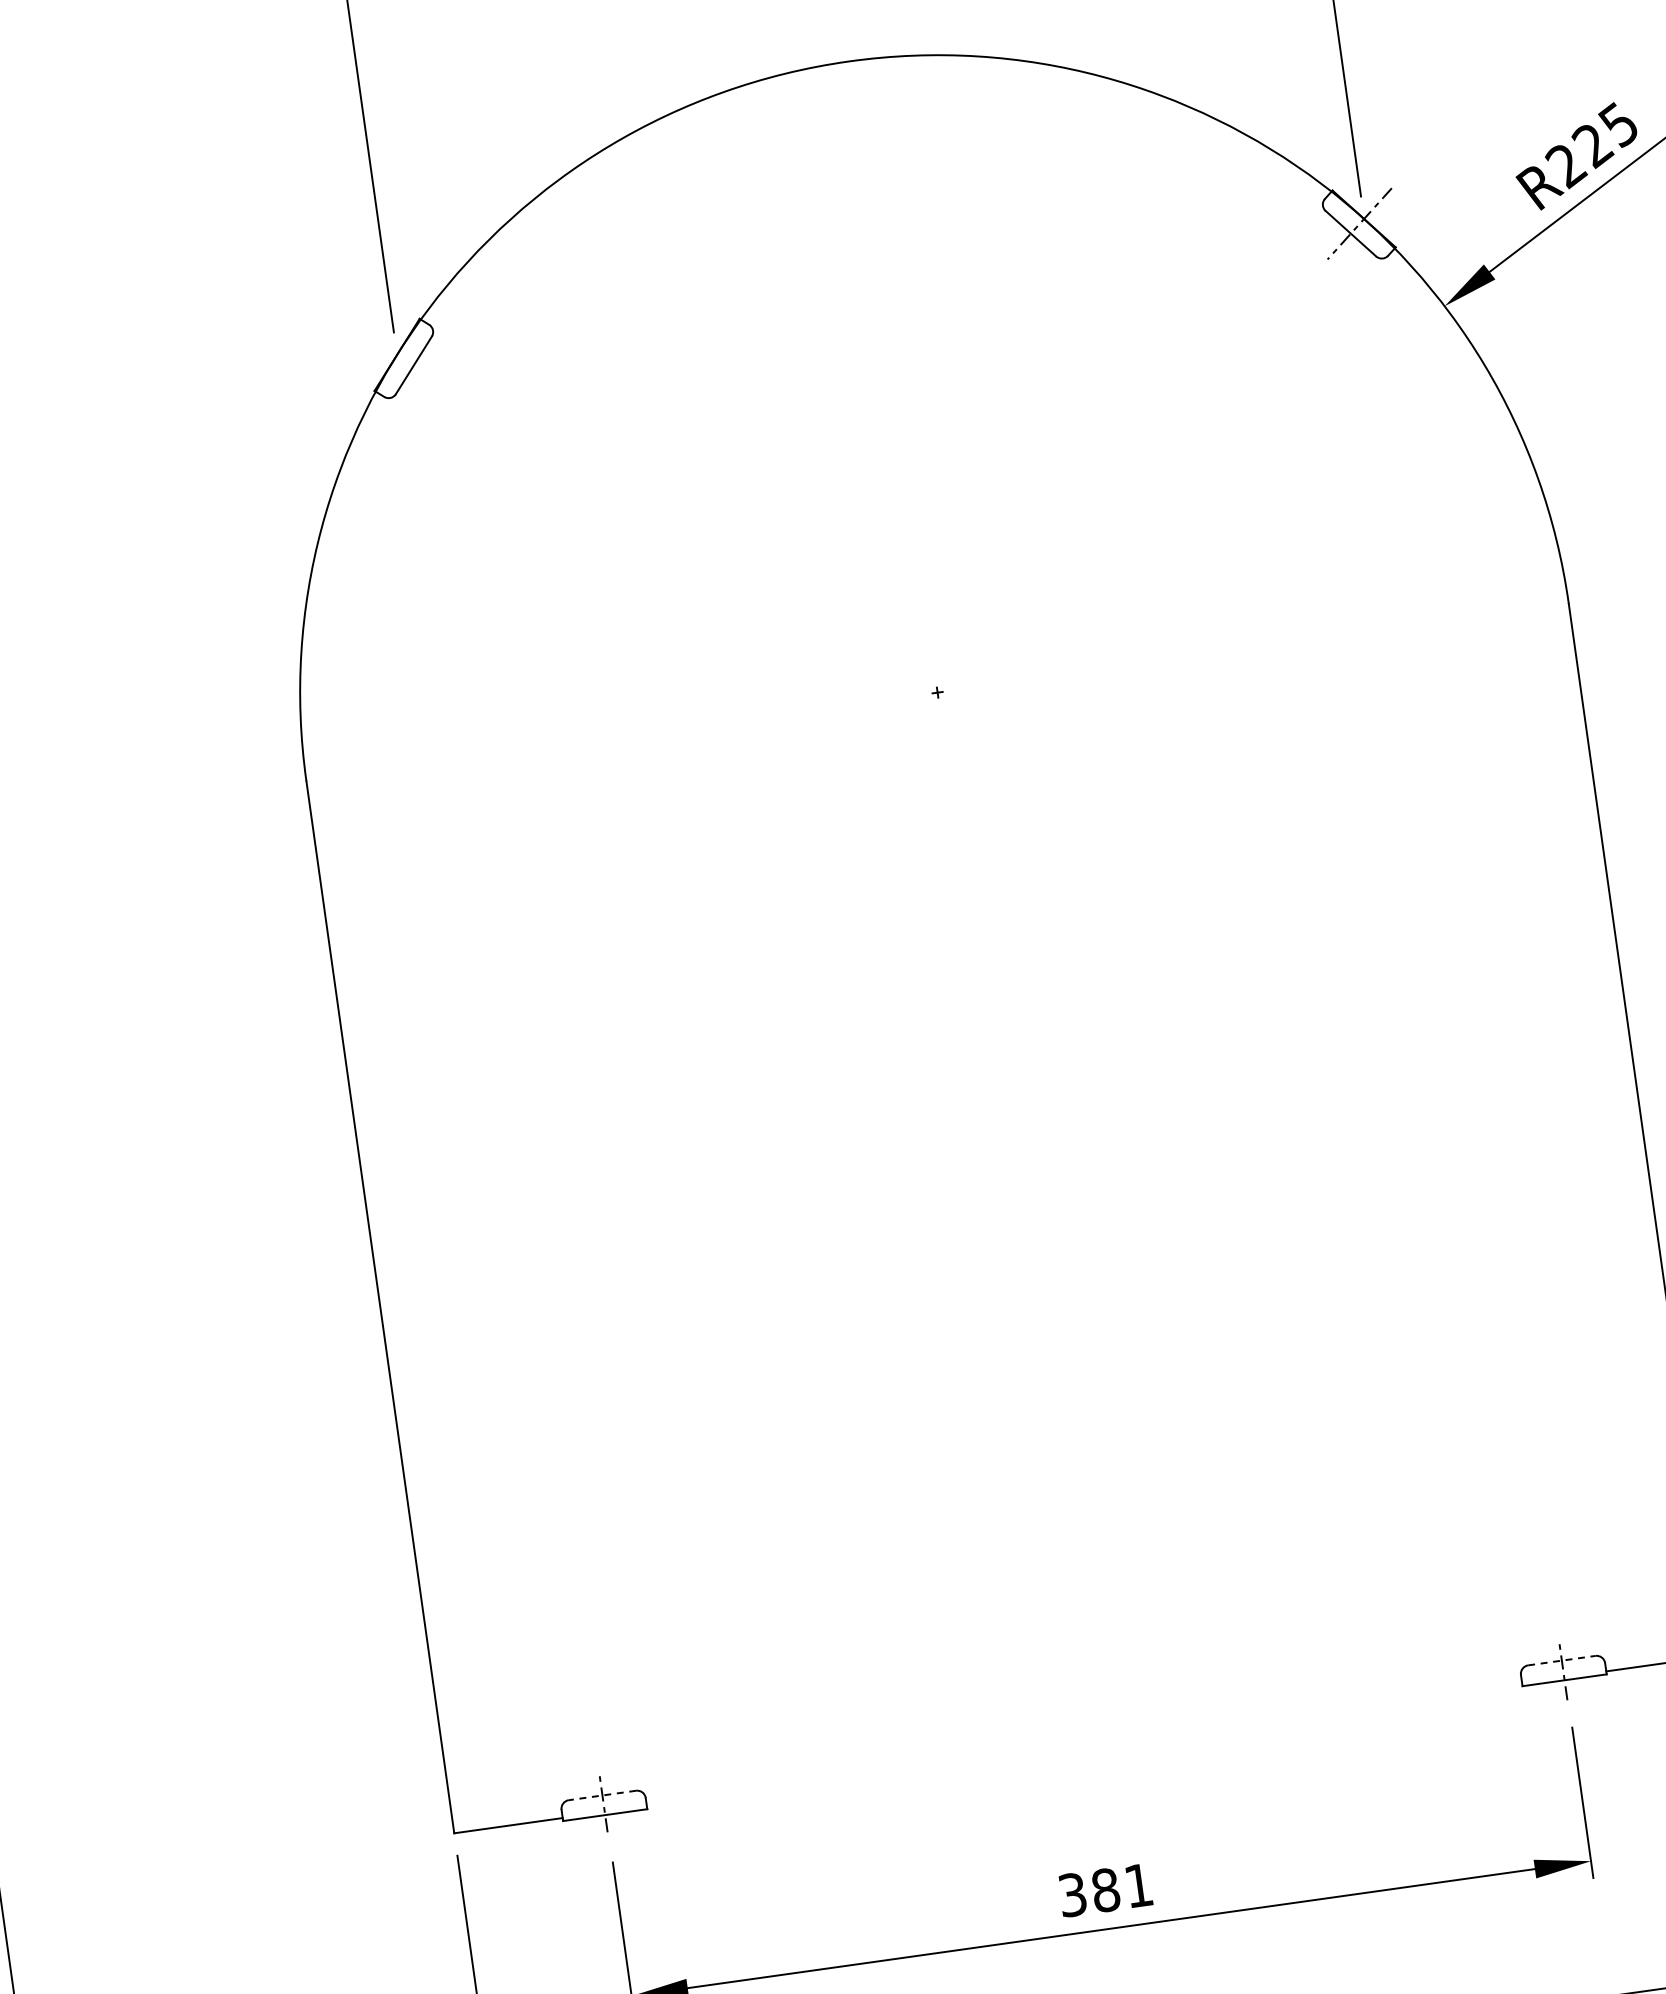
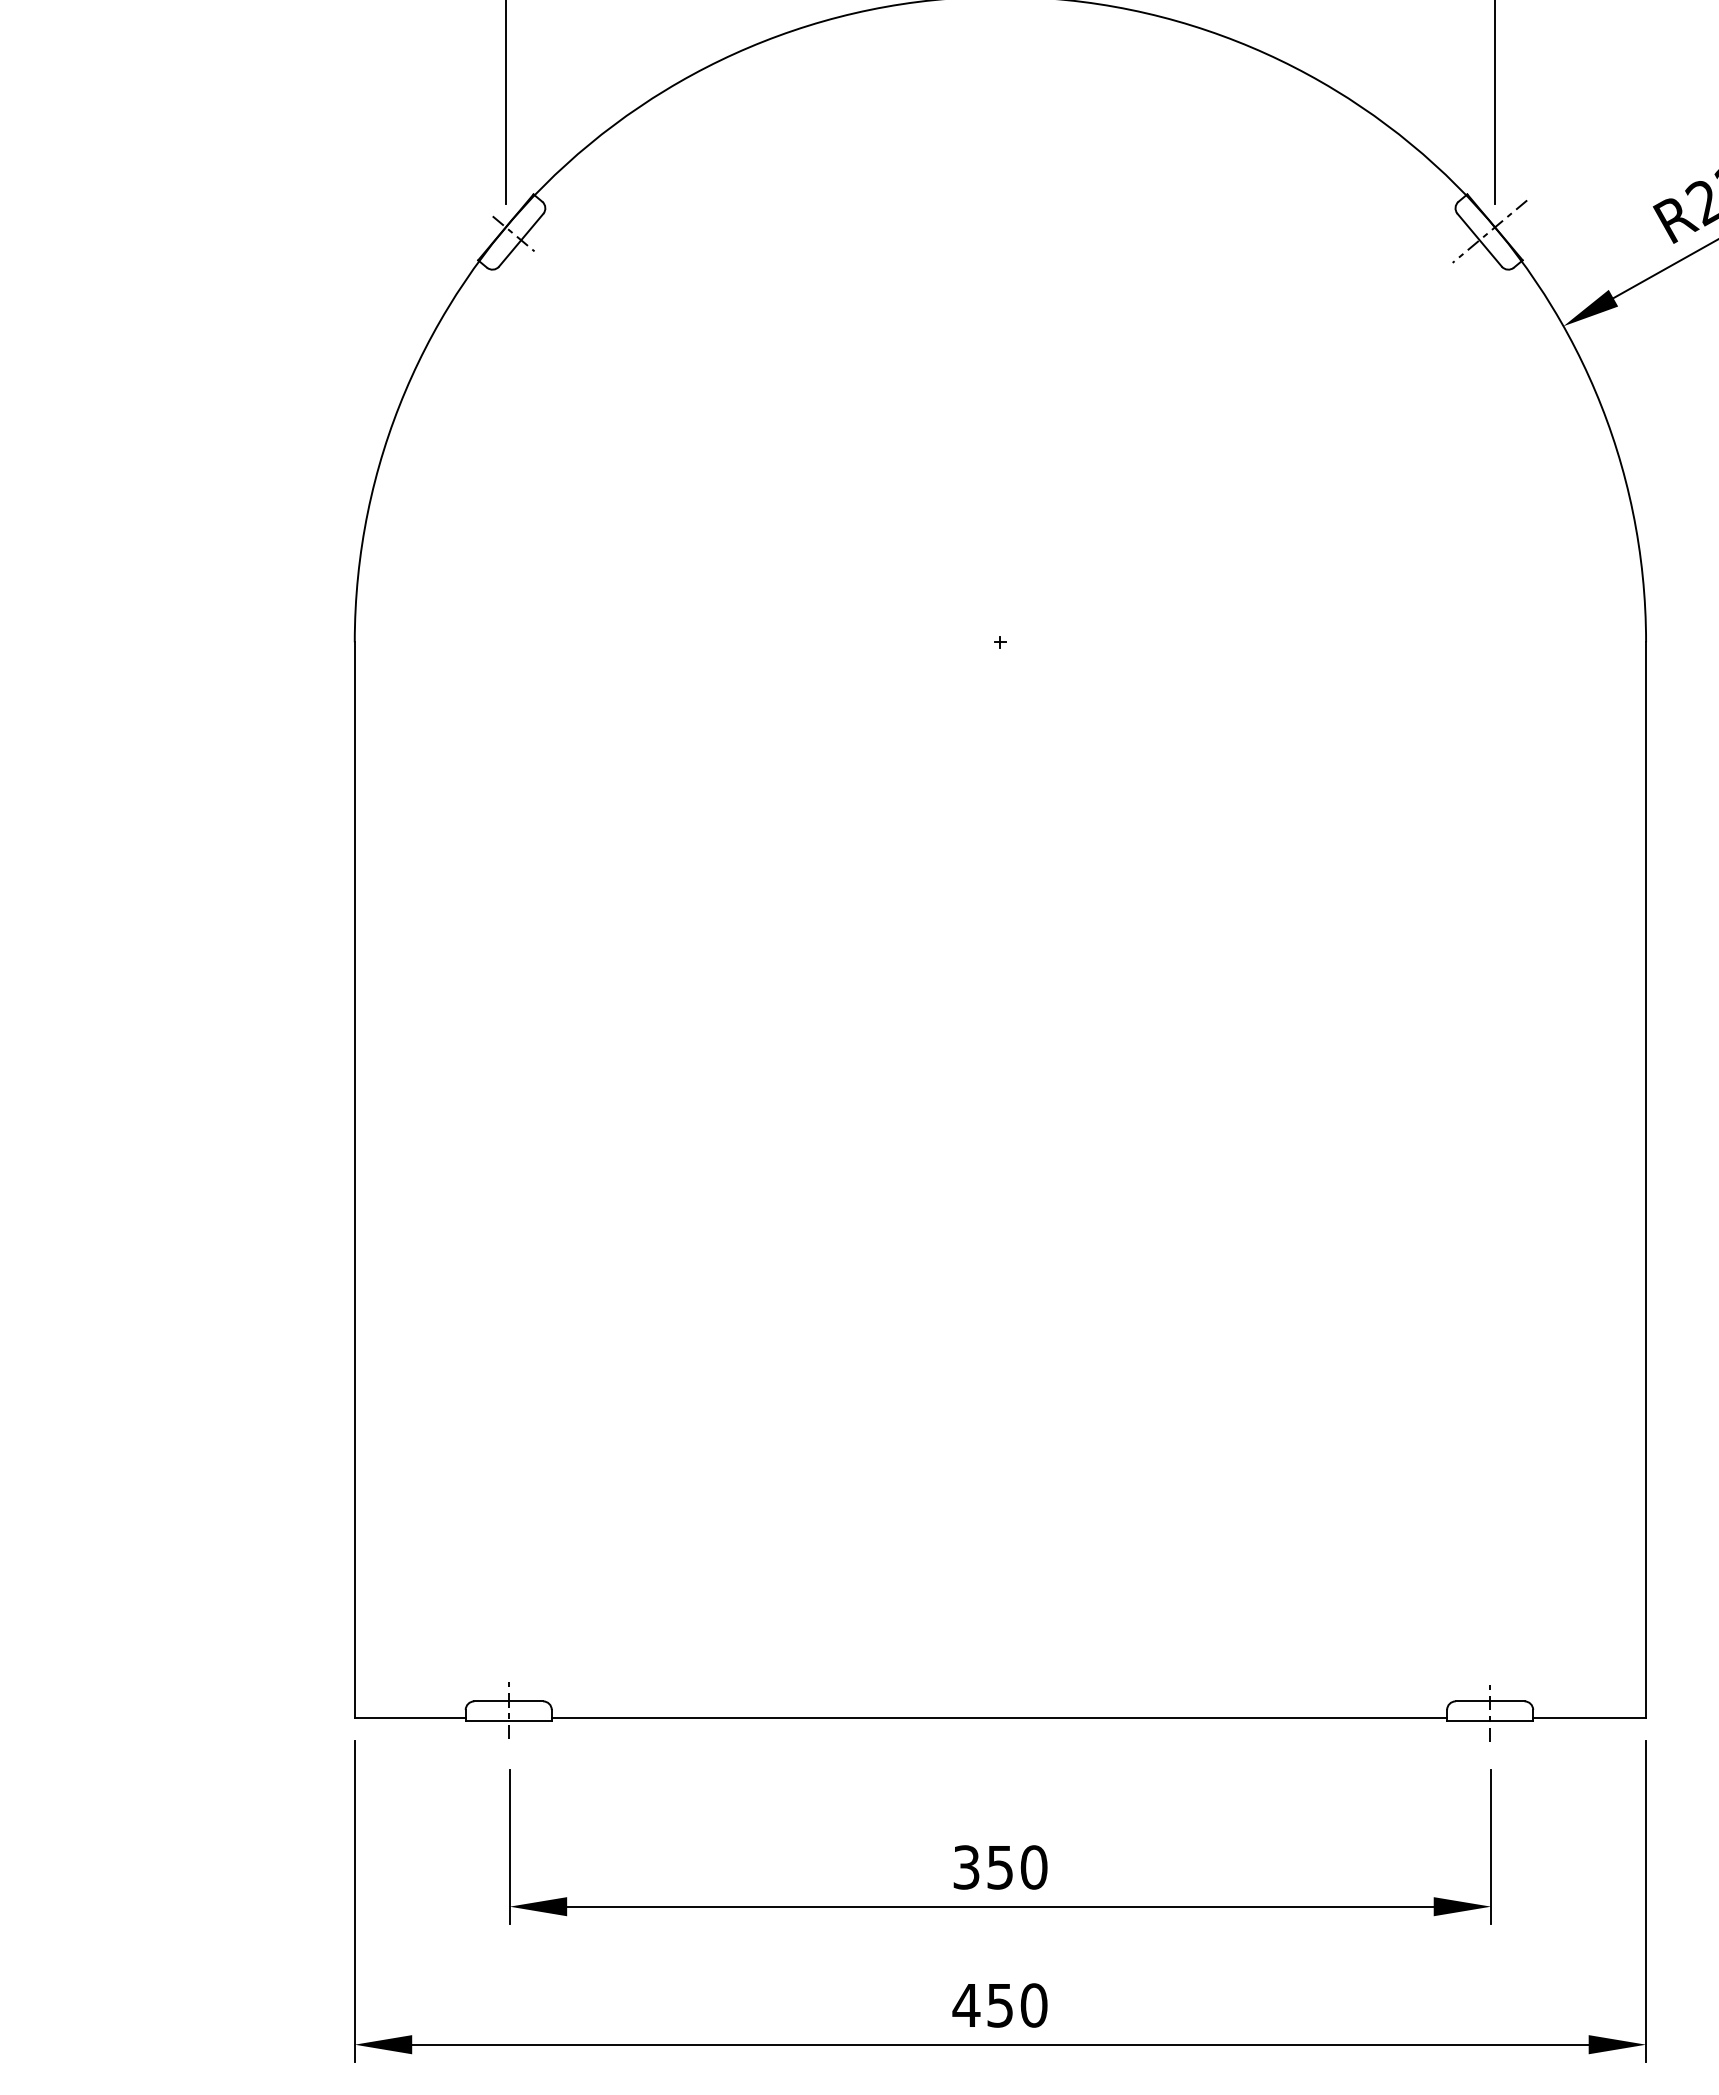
line: (405, 359) -> (513, 233), added
line: (1562, 1660) -> (1490, 1701), dashed -> solid
line: (1084, 1744) -> (999, 1718), added
line: (602, 1795) -> (508, 1701), dashed -> solid
text: (1122, 1887) -> (1017, 1867), 381 -> 350

